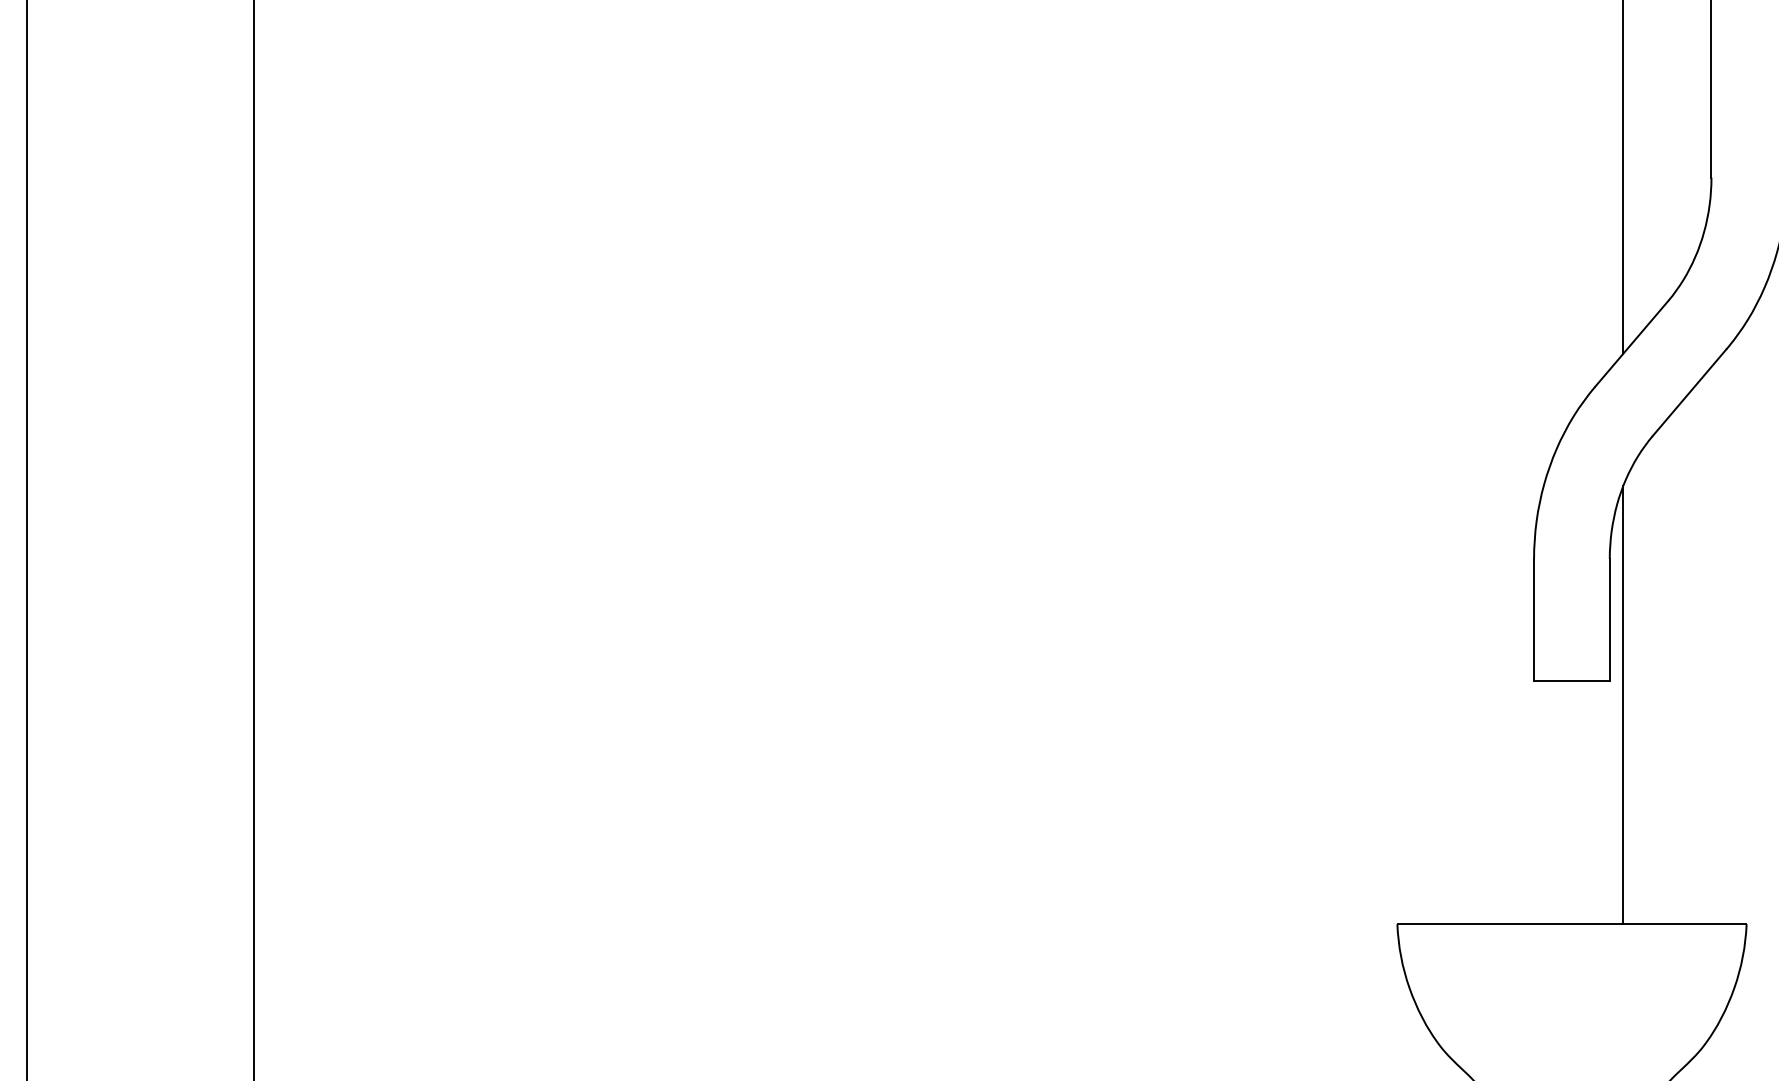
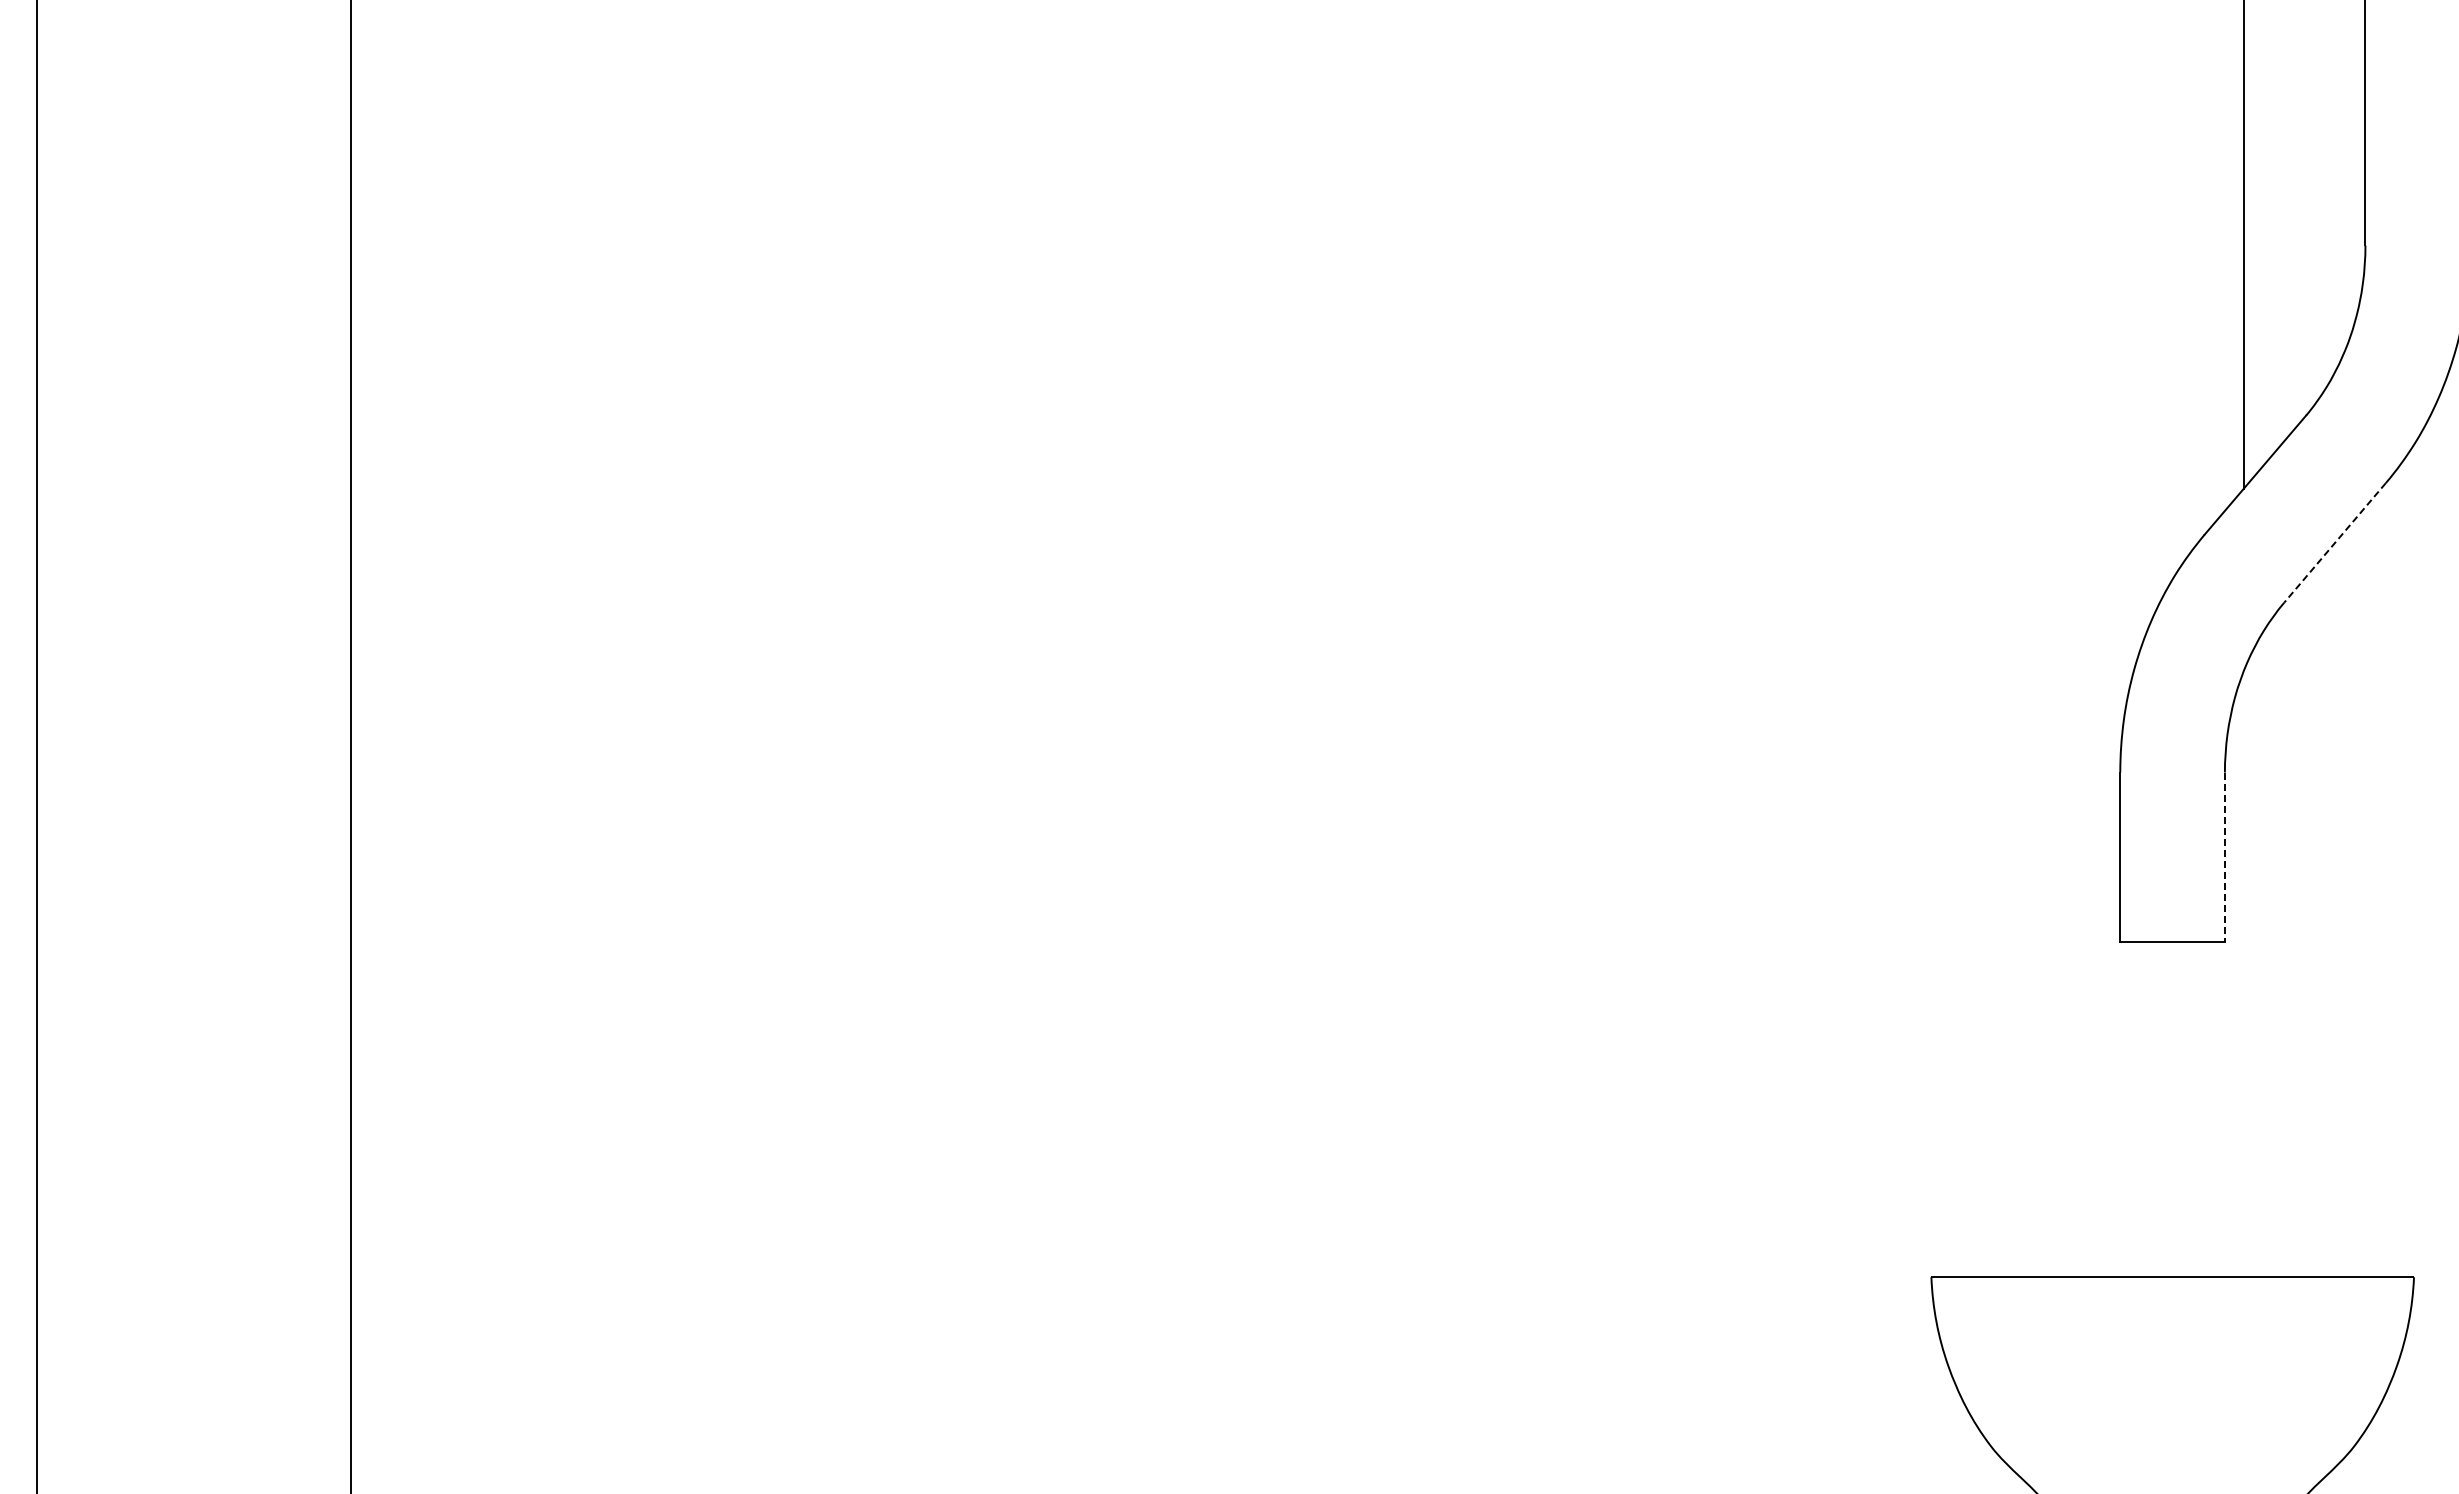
line: (1689, 393) -> (2334, 543), solid -> dashed
line: (1609, 620) -> (2224, 857), solid -> dashed
line: (1623, 705) -> (2243, 974), removed

